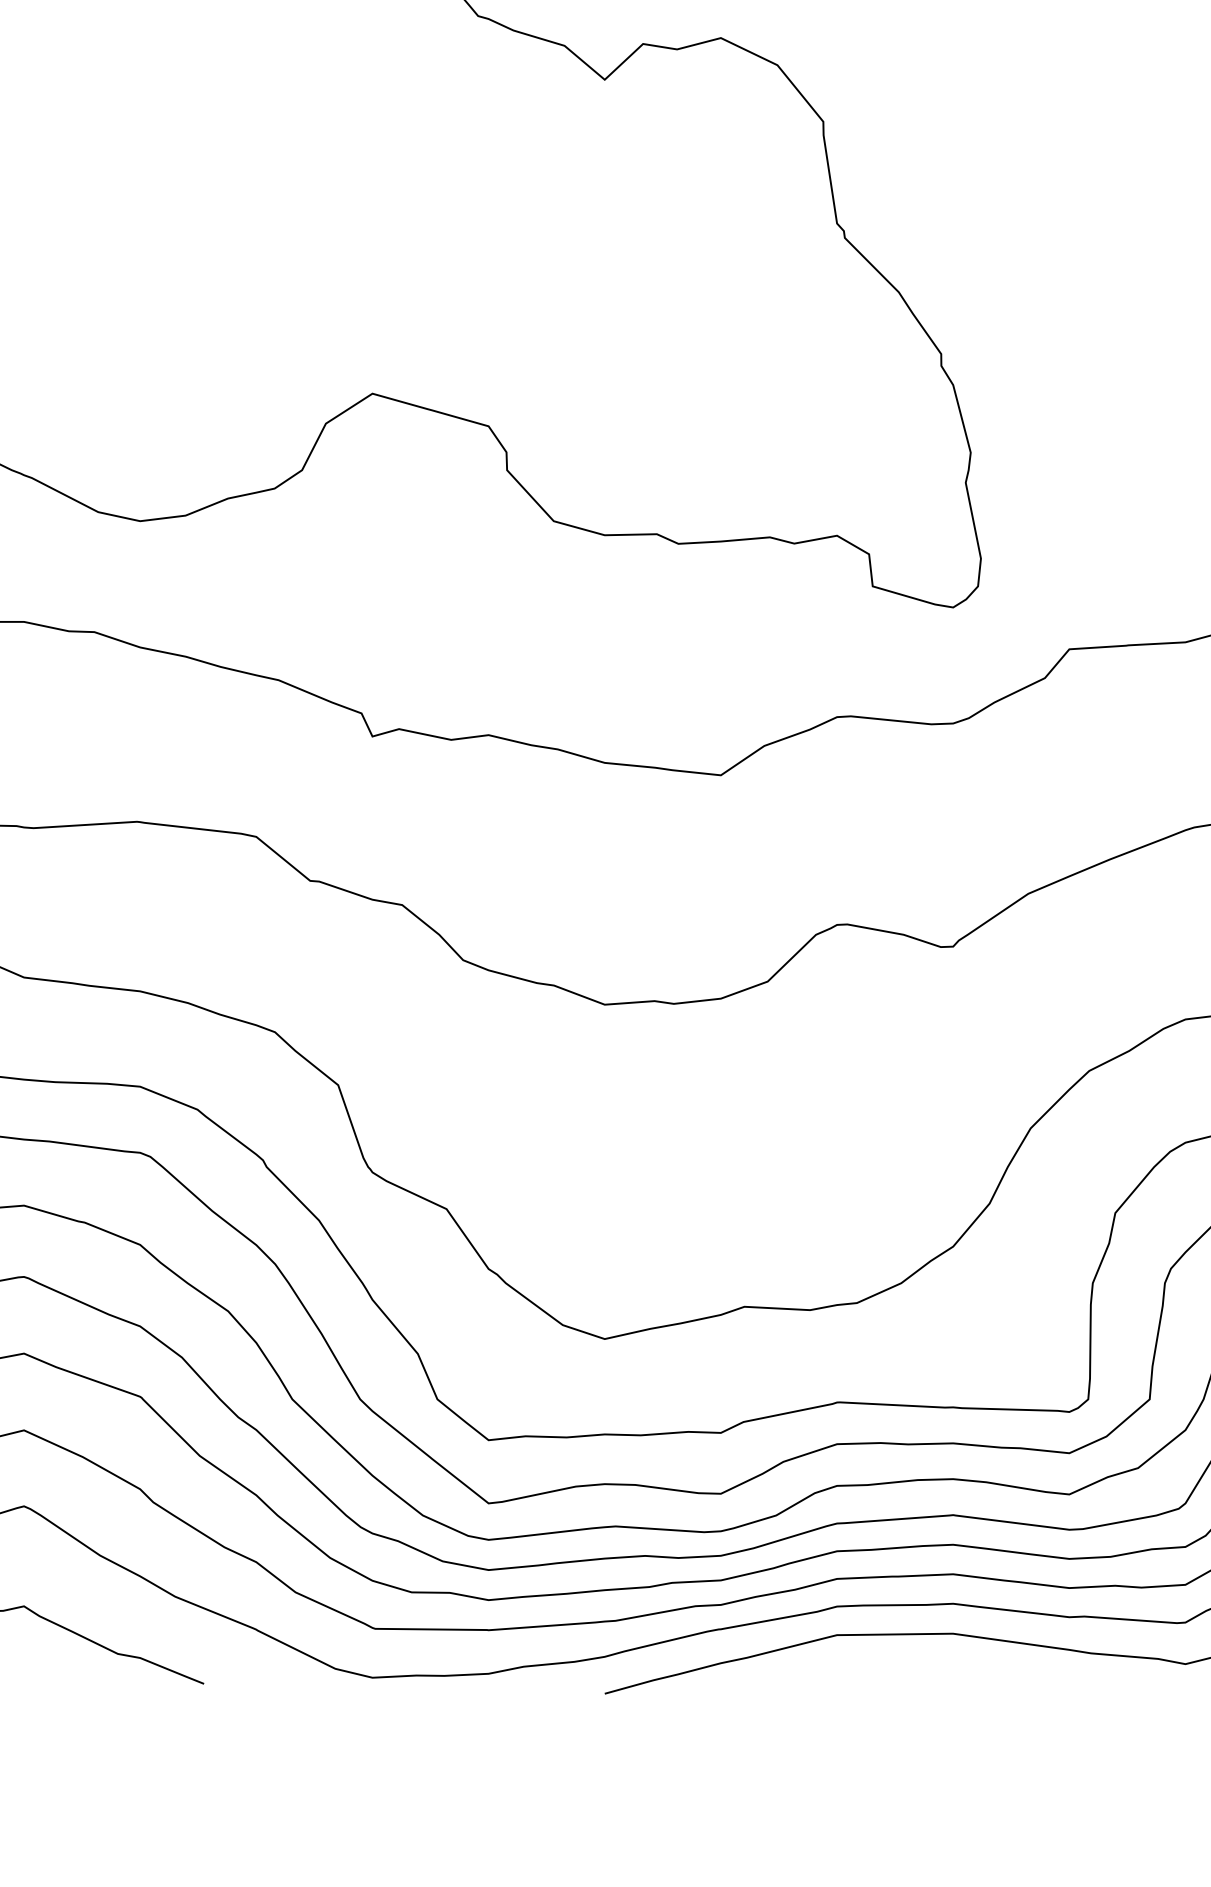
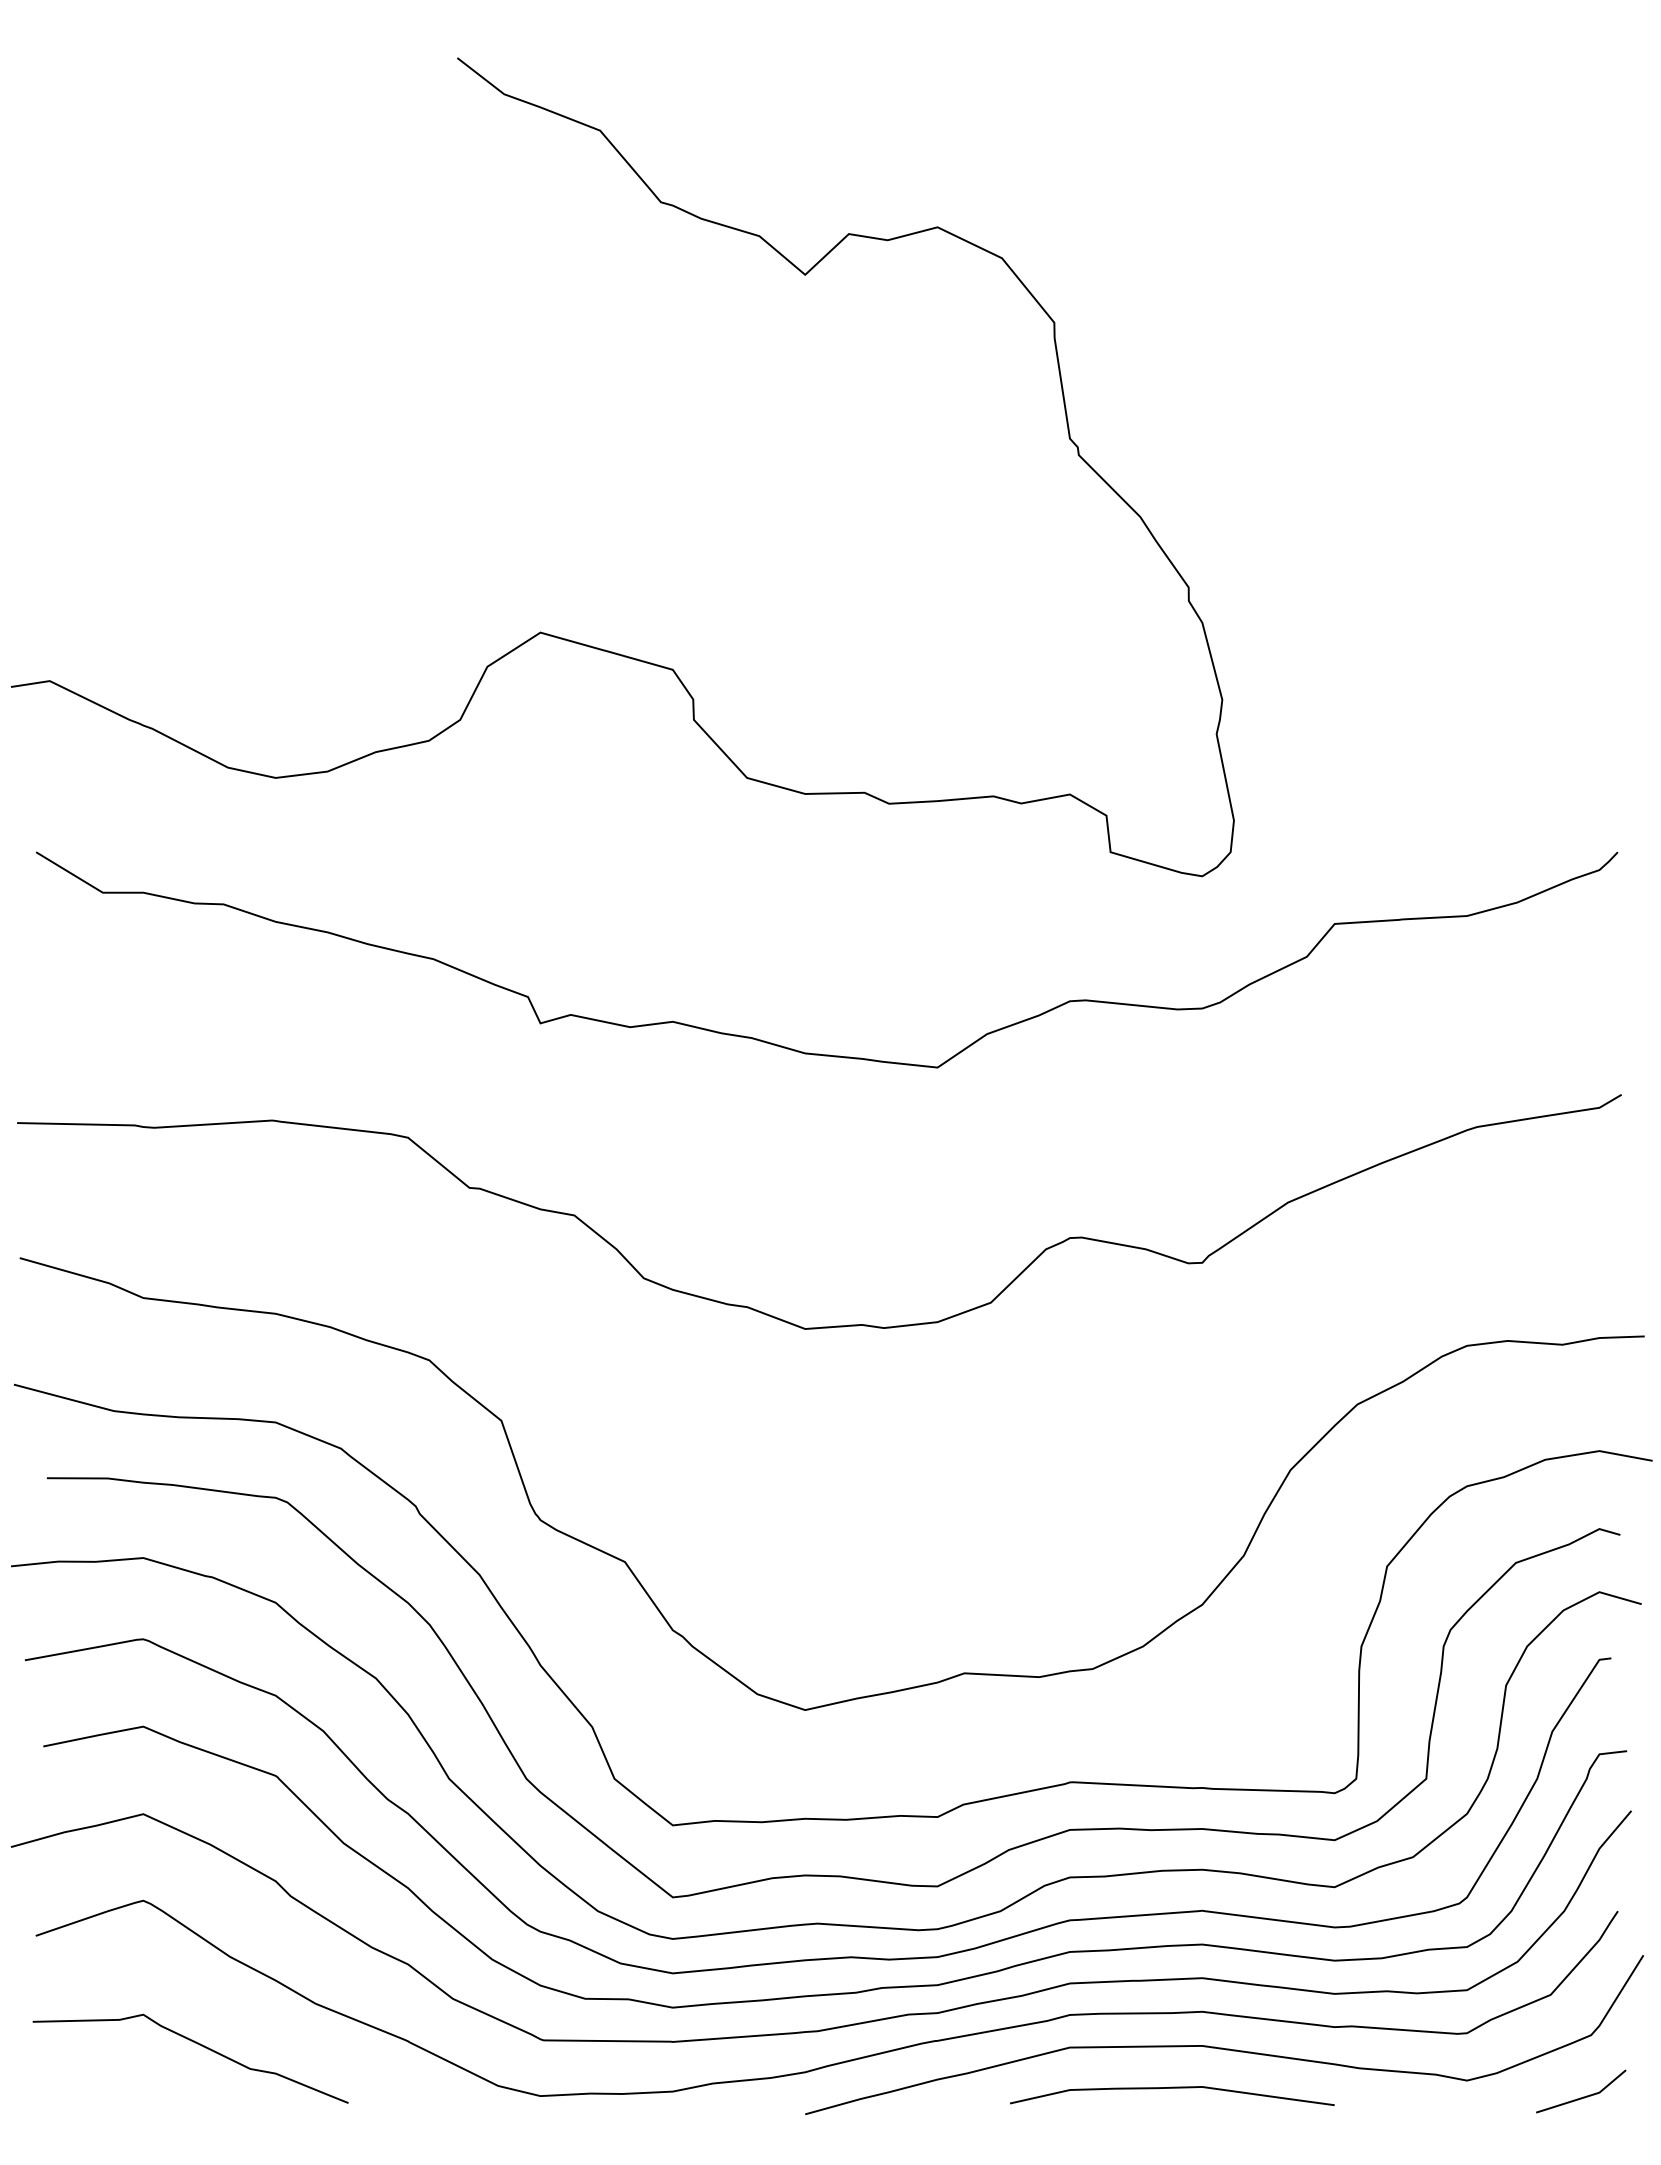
curve: (927, 1671) -> (1172, 2088), added

